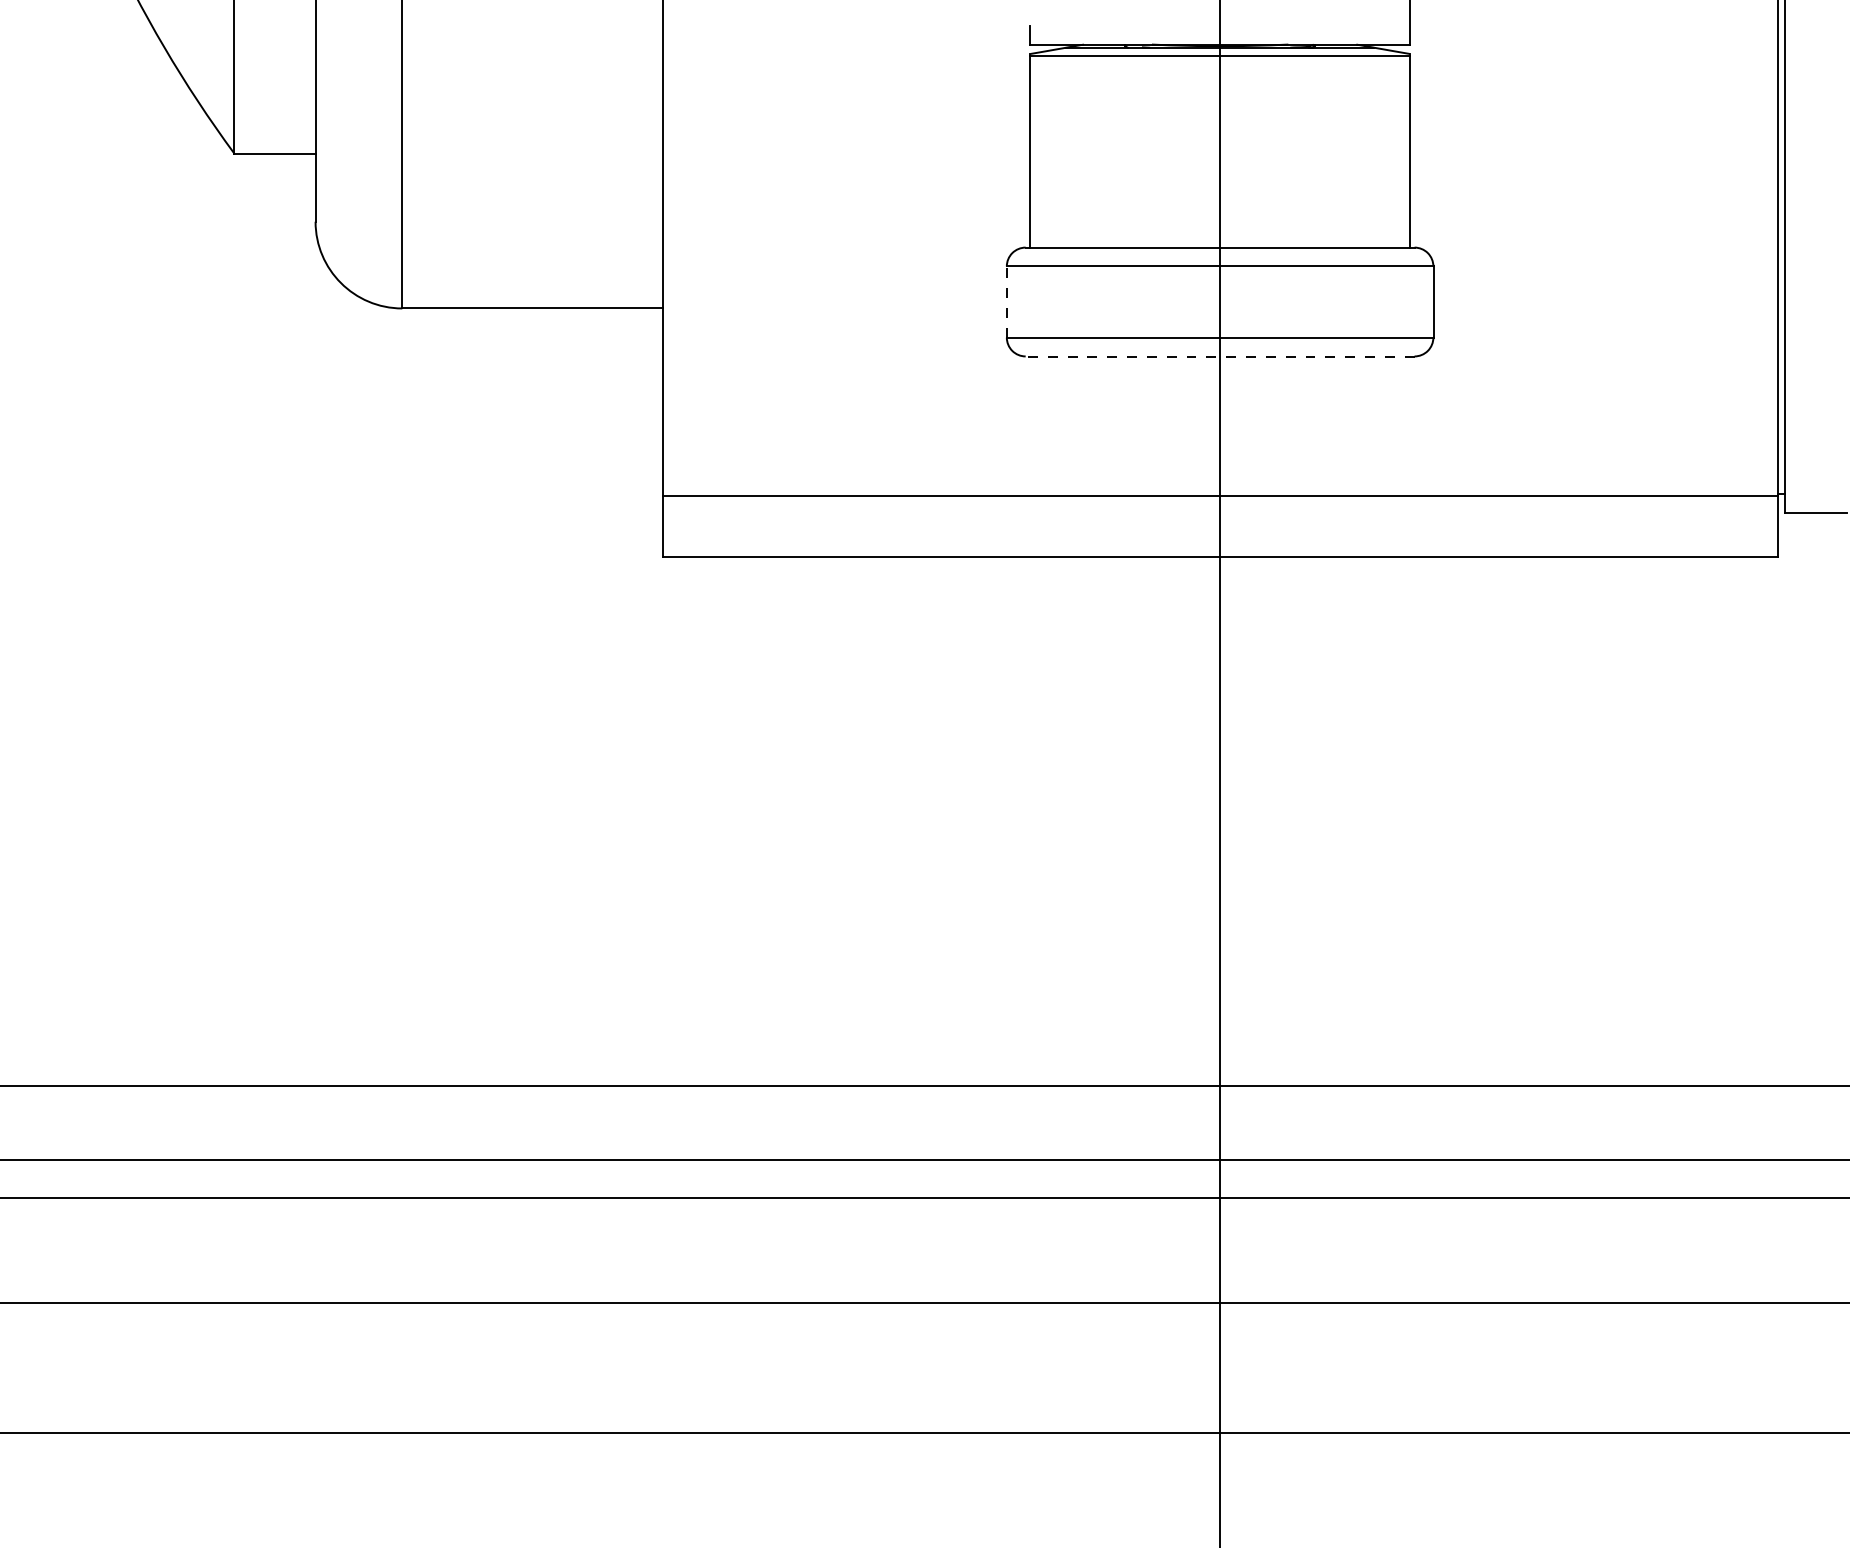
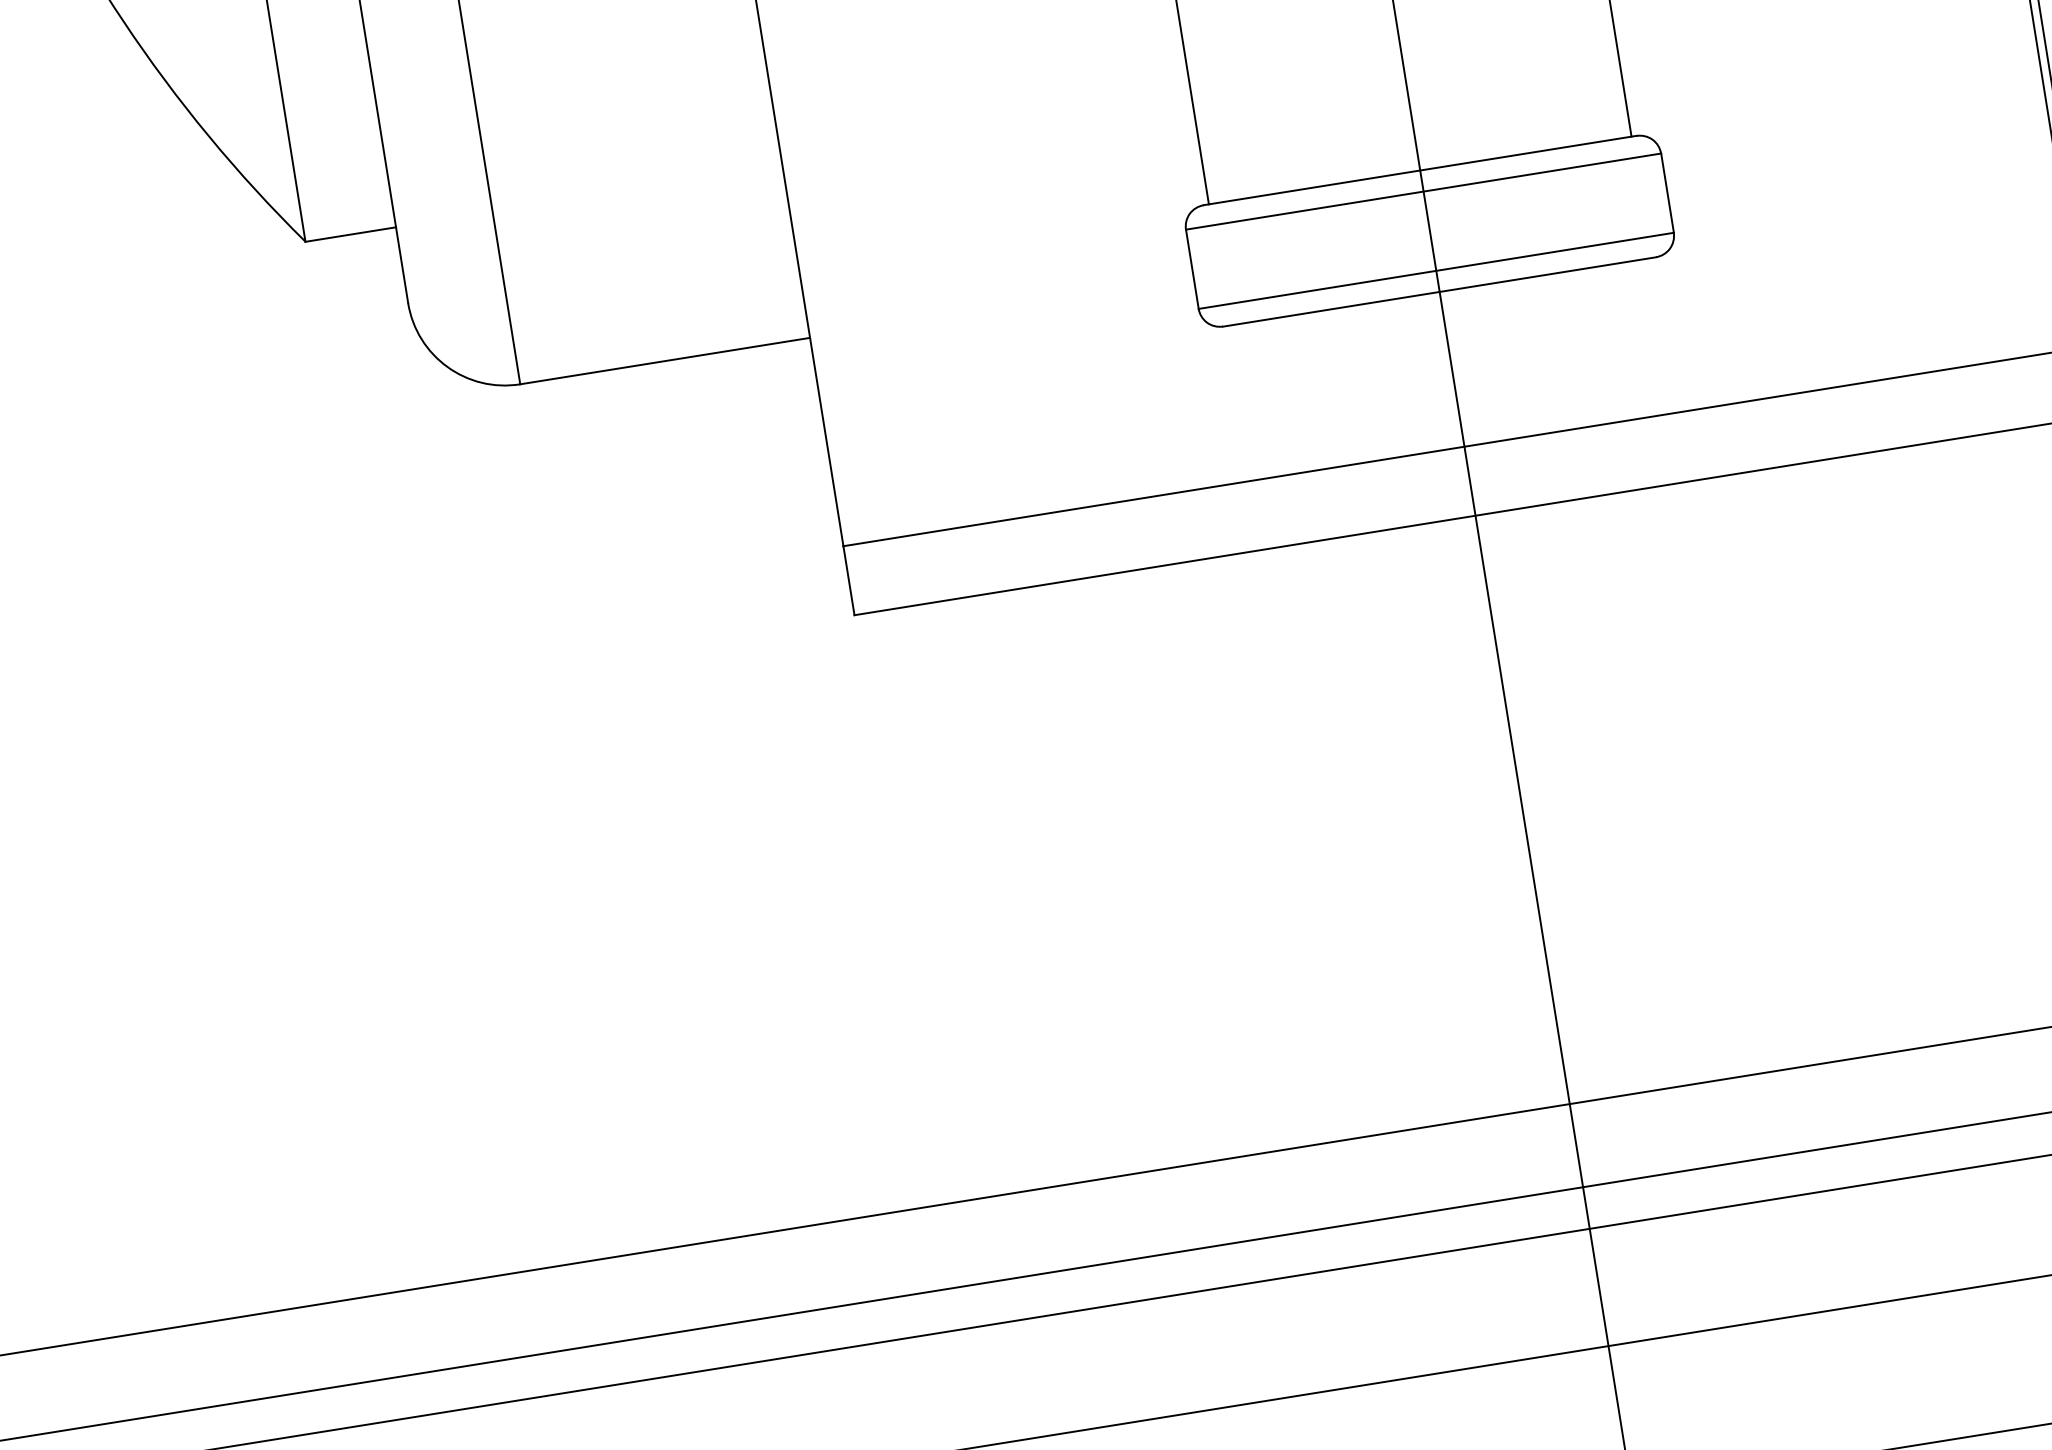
line: (1006, 302) -> (1192, 269), dashed -> solid
line: (1219, 356) -> (1438, 292), dashed -> solid

